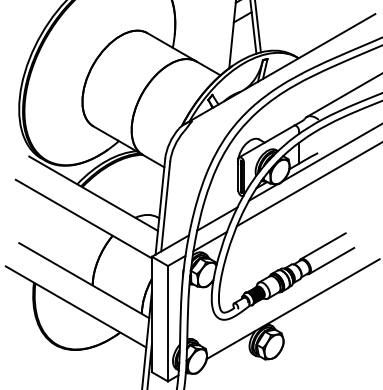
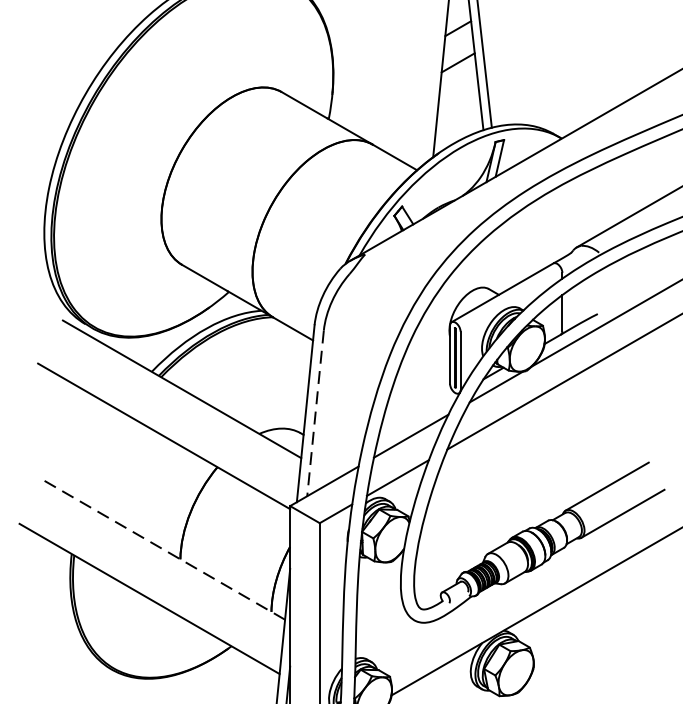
line: (165, 206) -> (315, 412), solid -> dashed
line: (83, 280) -> (163, 549), solid -> dashed

